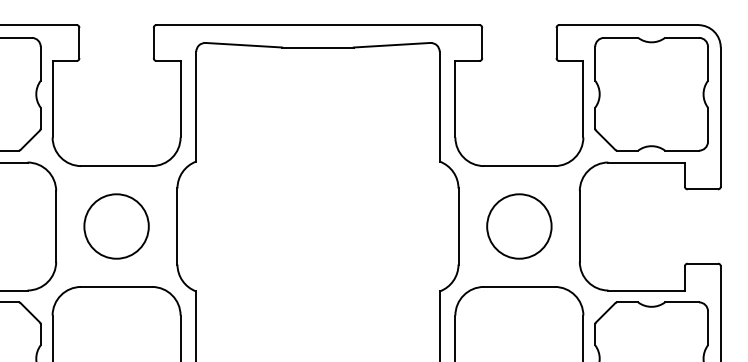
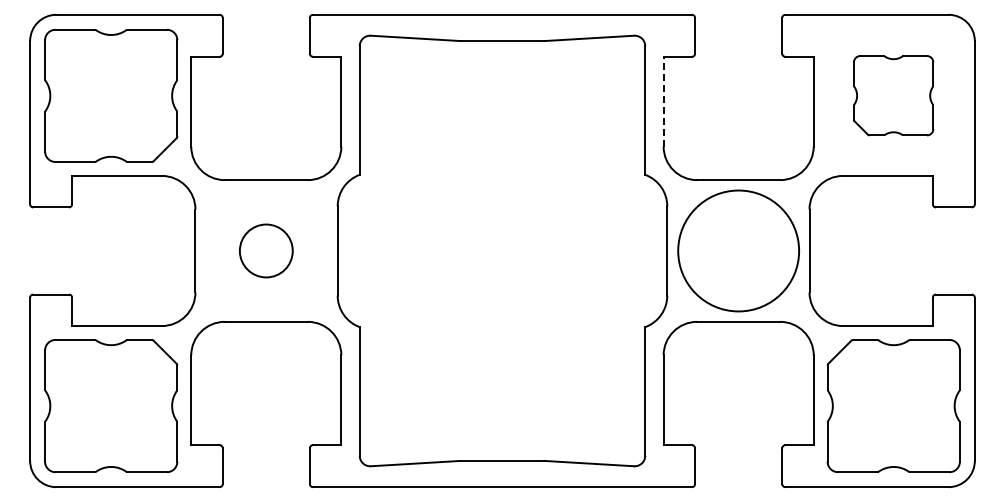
part: (651, 93) -> (893, 95), size x0.6
line: (455, 99) -> (663, 101), solid -> dashed
circle: (116, 226) -> (266, 250), size x0.7
circle: (519, 226) -> (738, 250), size x1.6

